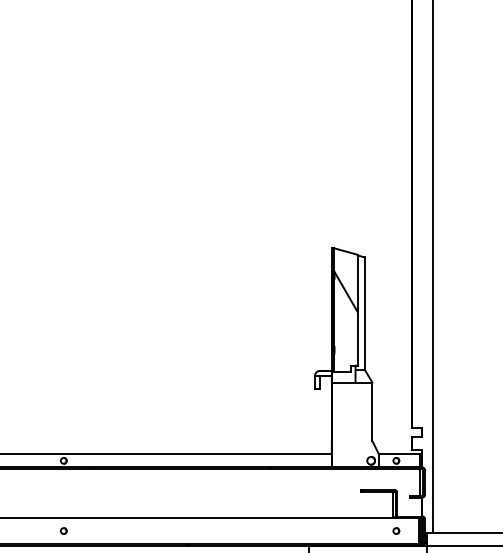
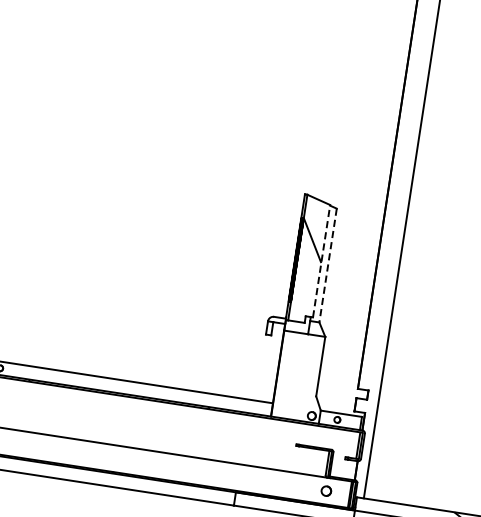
line: (357, 309) -> (321, 260), solid -> dashed
line: (364, 313) -> (327, 265), solid -> dashed
part: (396, 530) -> (326, 490), size x1.6

